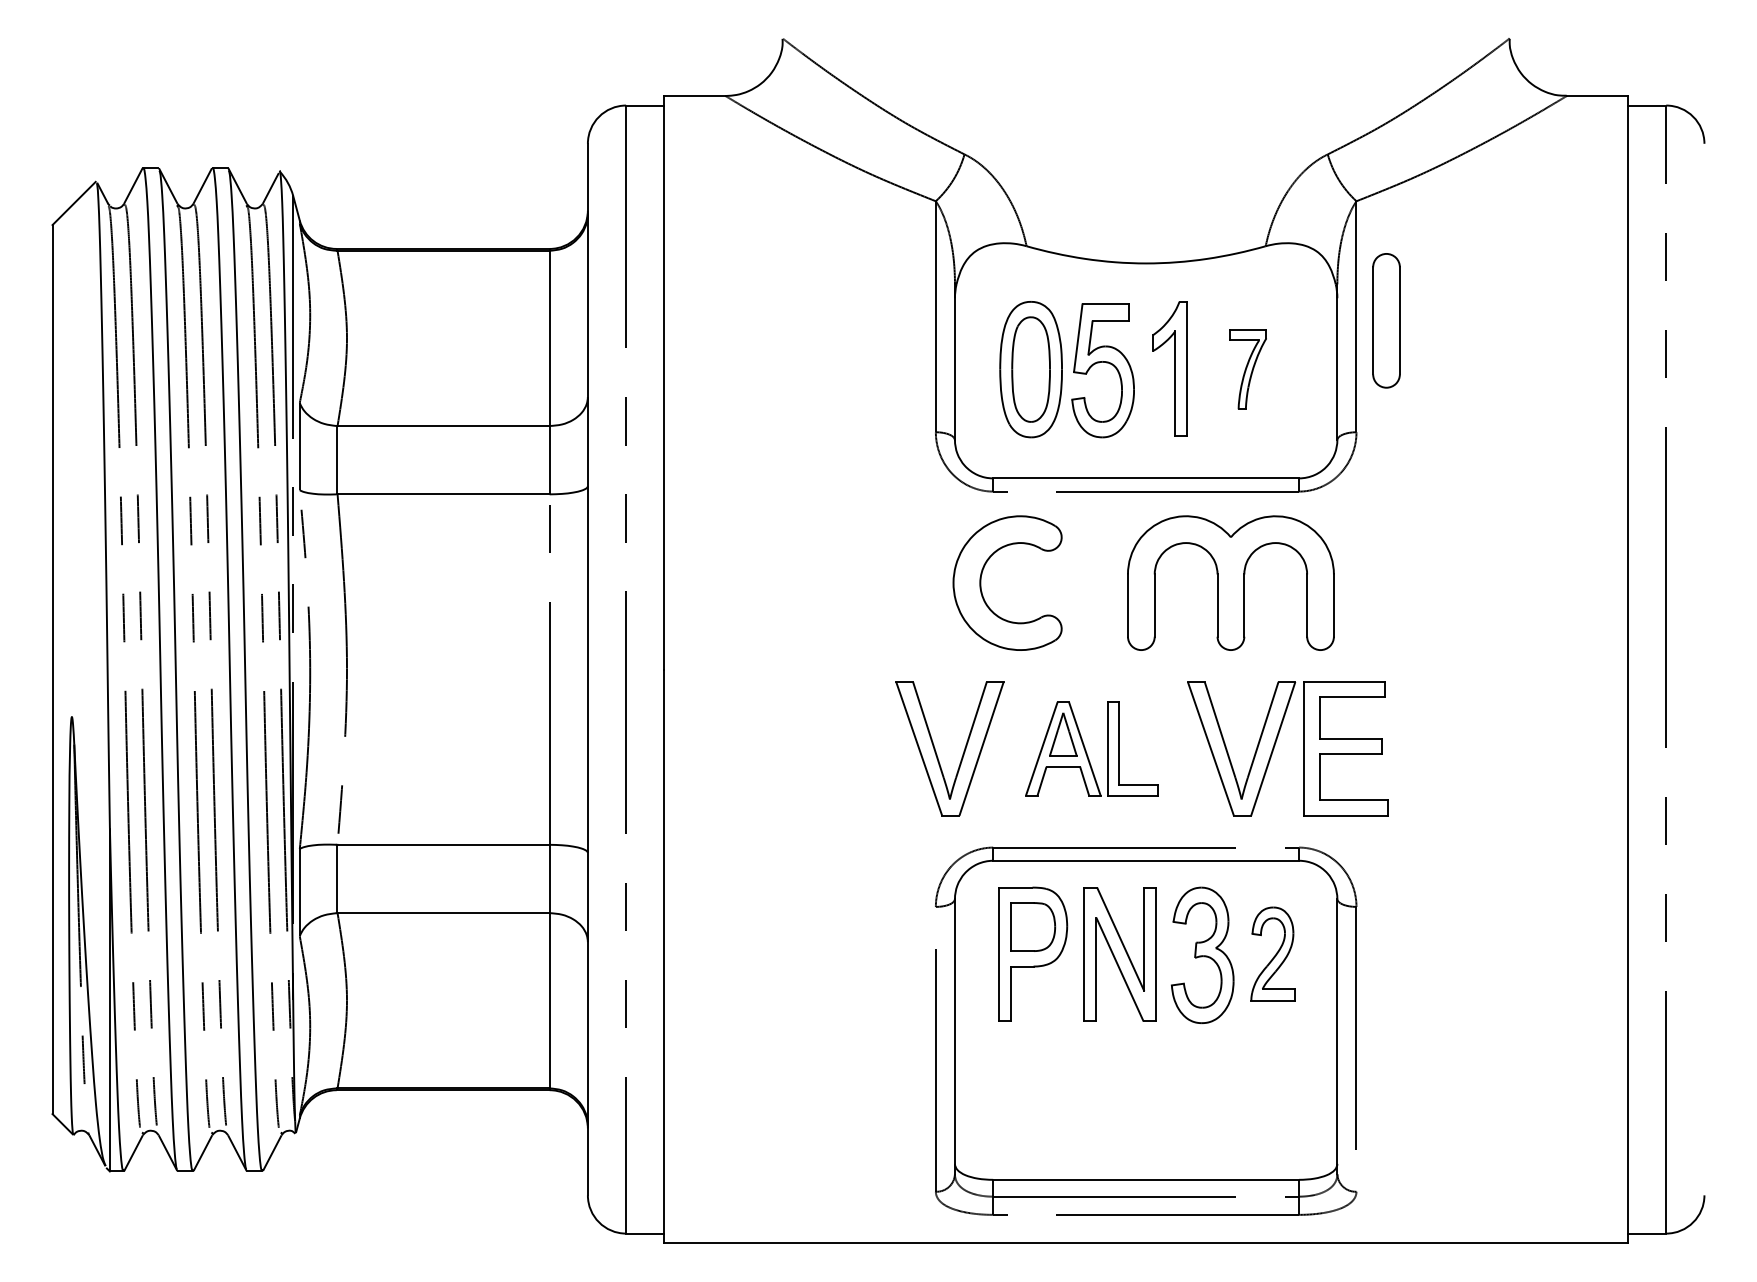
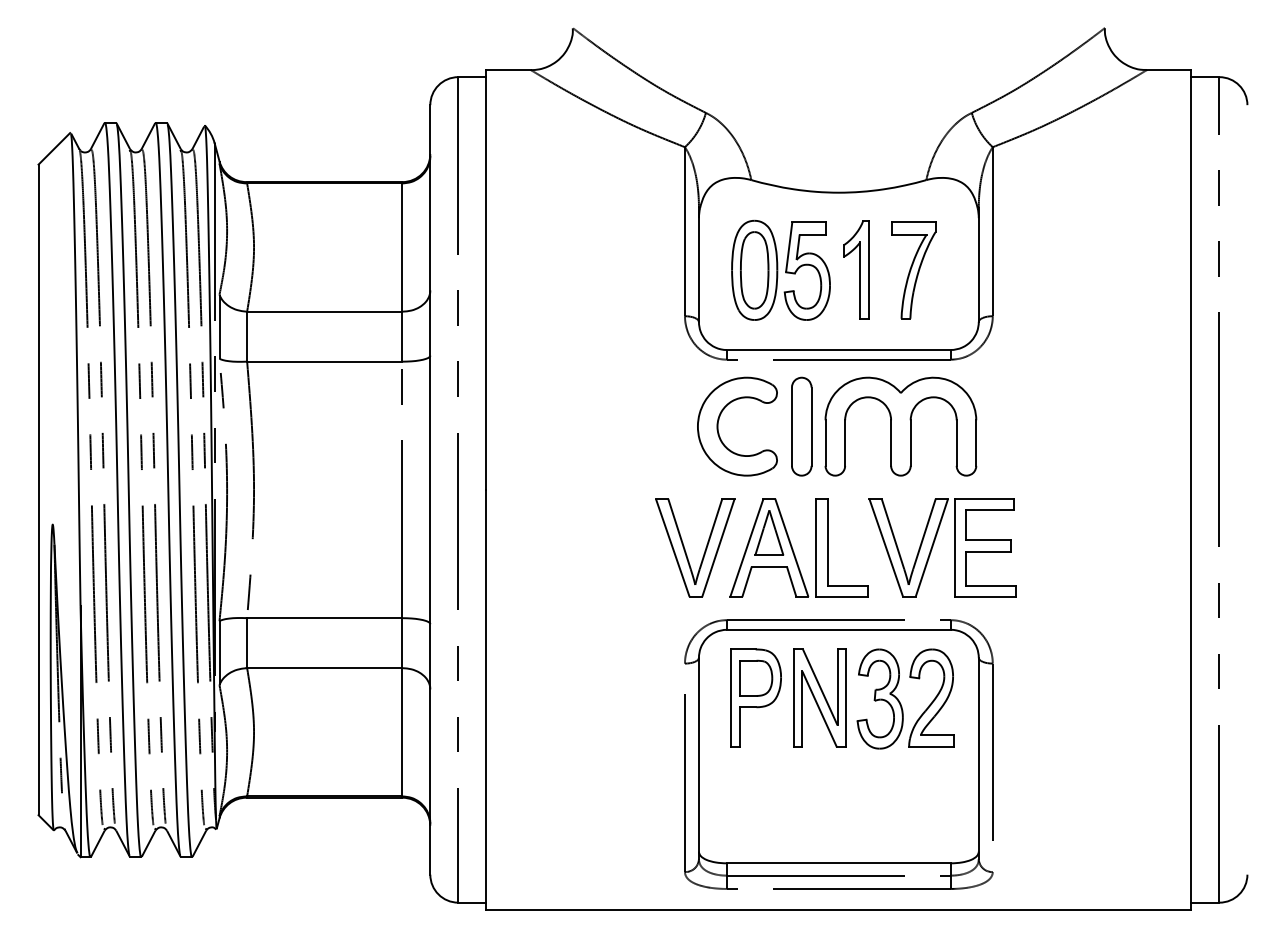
part: (1386, 320) -> (801, 426), moved
part: (1248, 369) -> (913, 270), size x1.67
part: (1090, 748) -> (798, 547), size x1.43
part: (1272, 953) -> (931, 697), size x1.43

